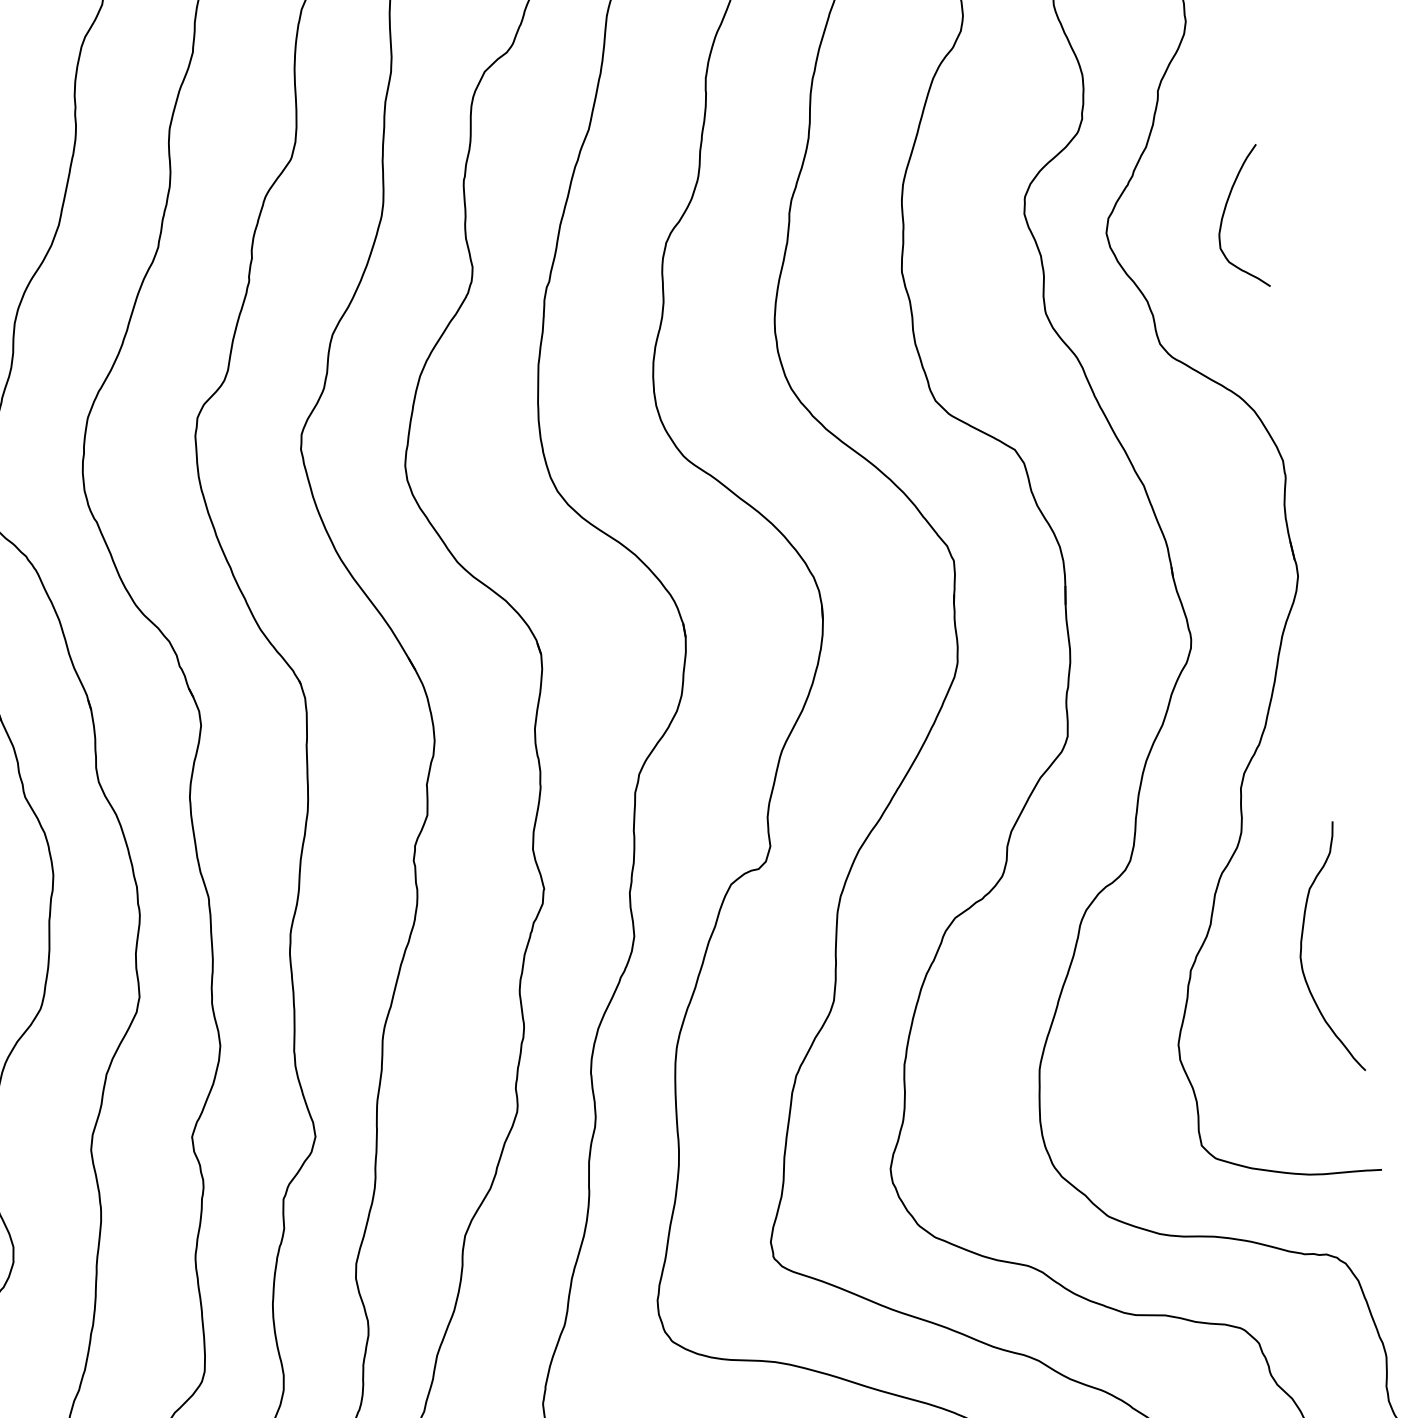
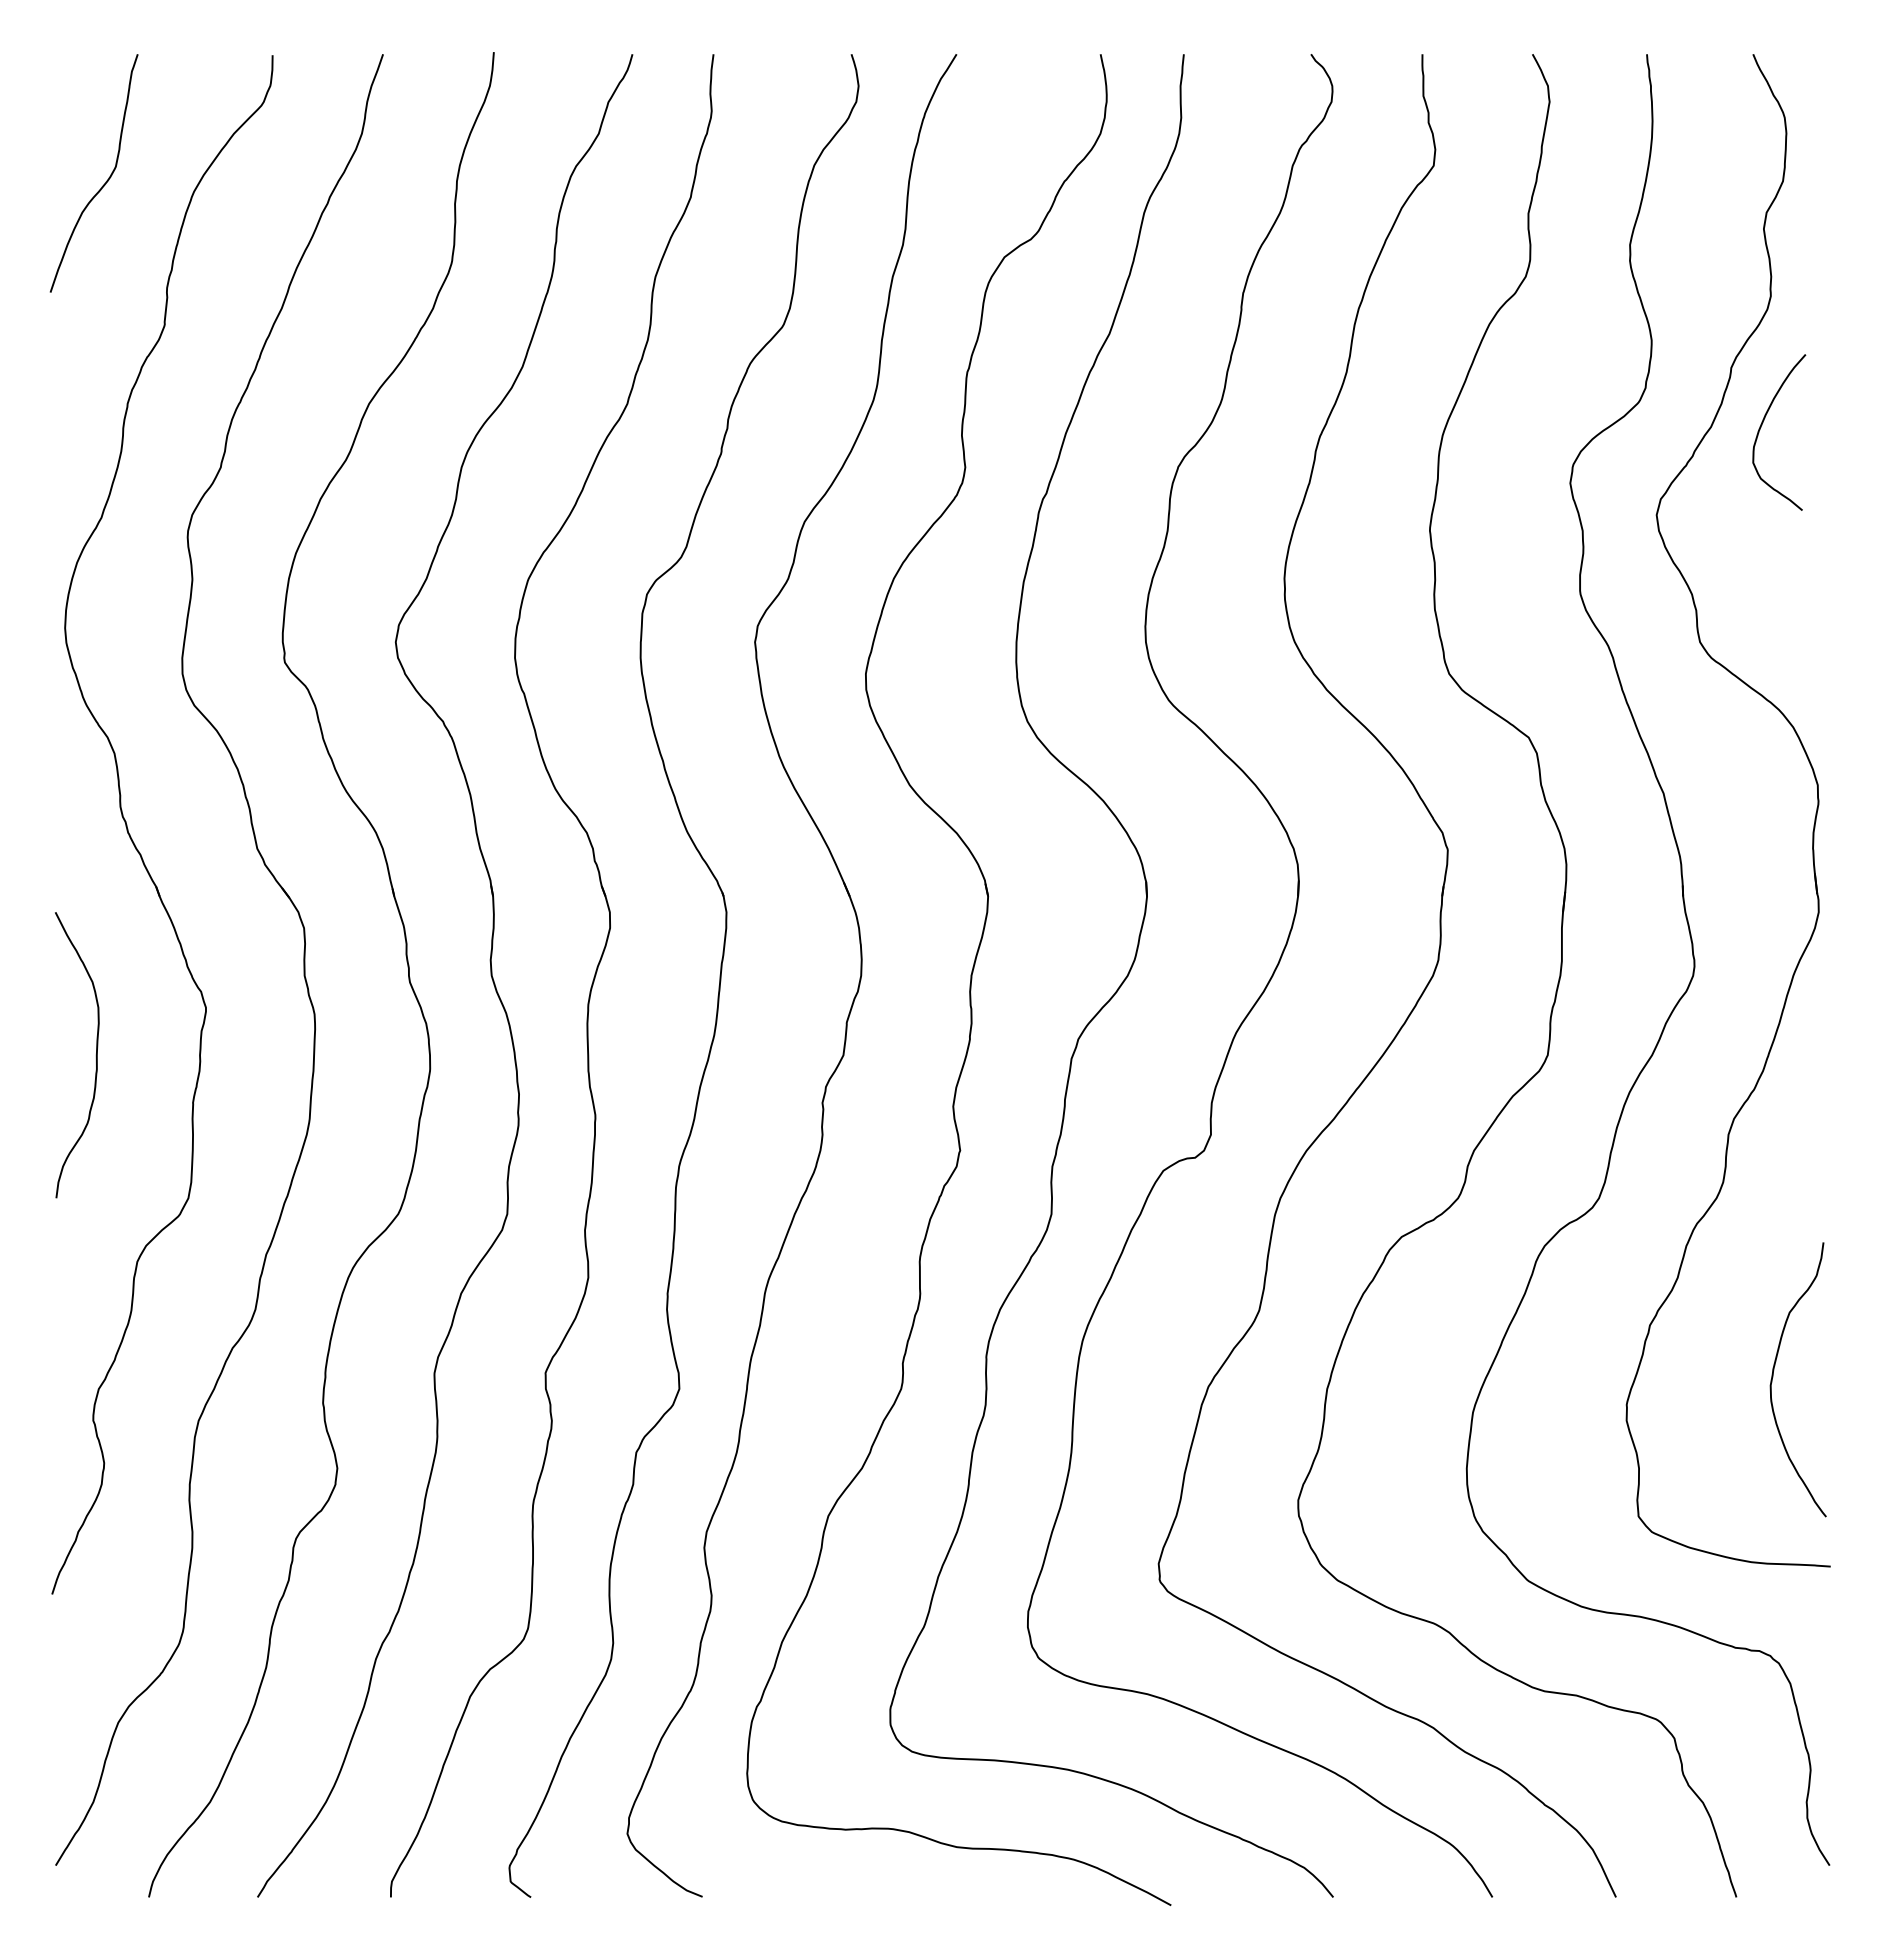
curve: (1224, 213) -> (1762, 425), moved
curve: (1302, 949) -> (1773, 1377), moved

